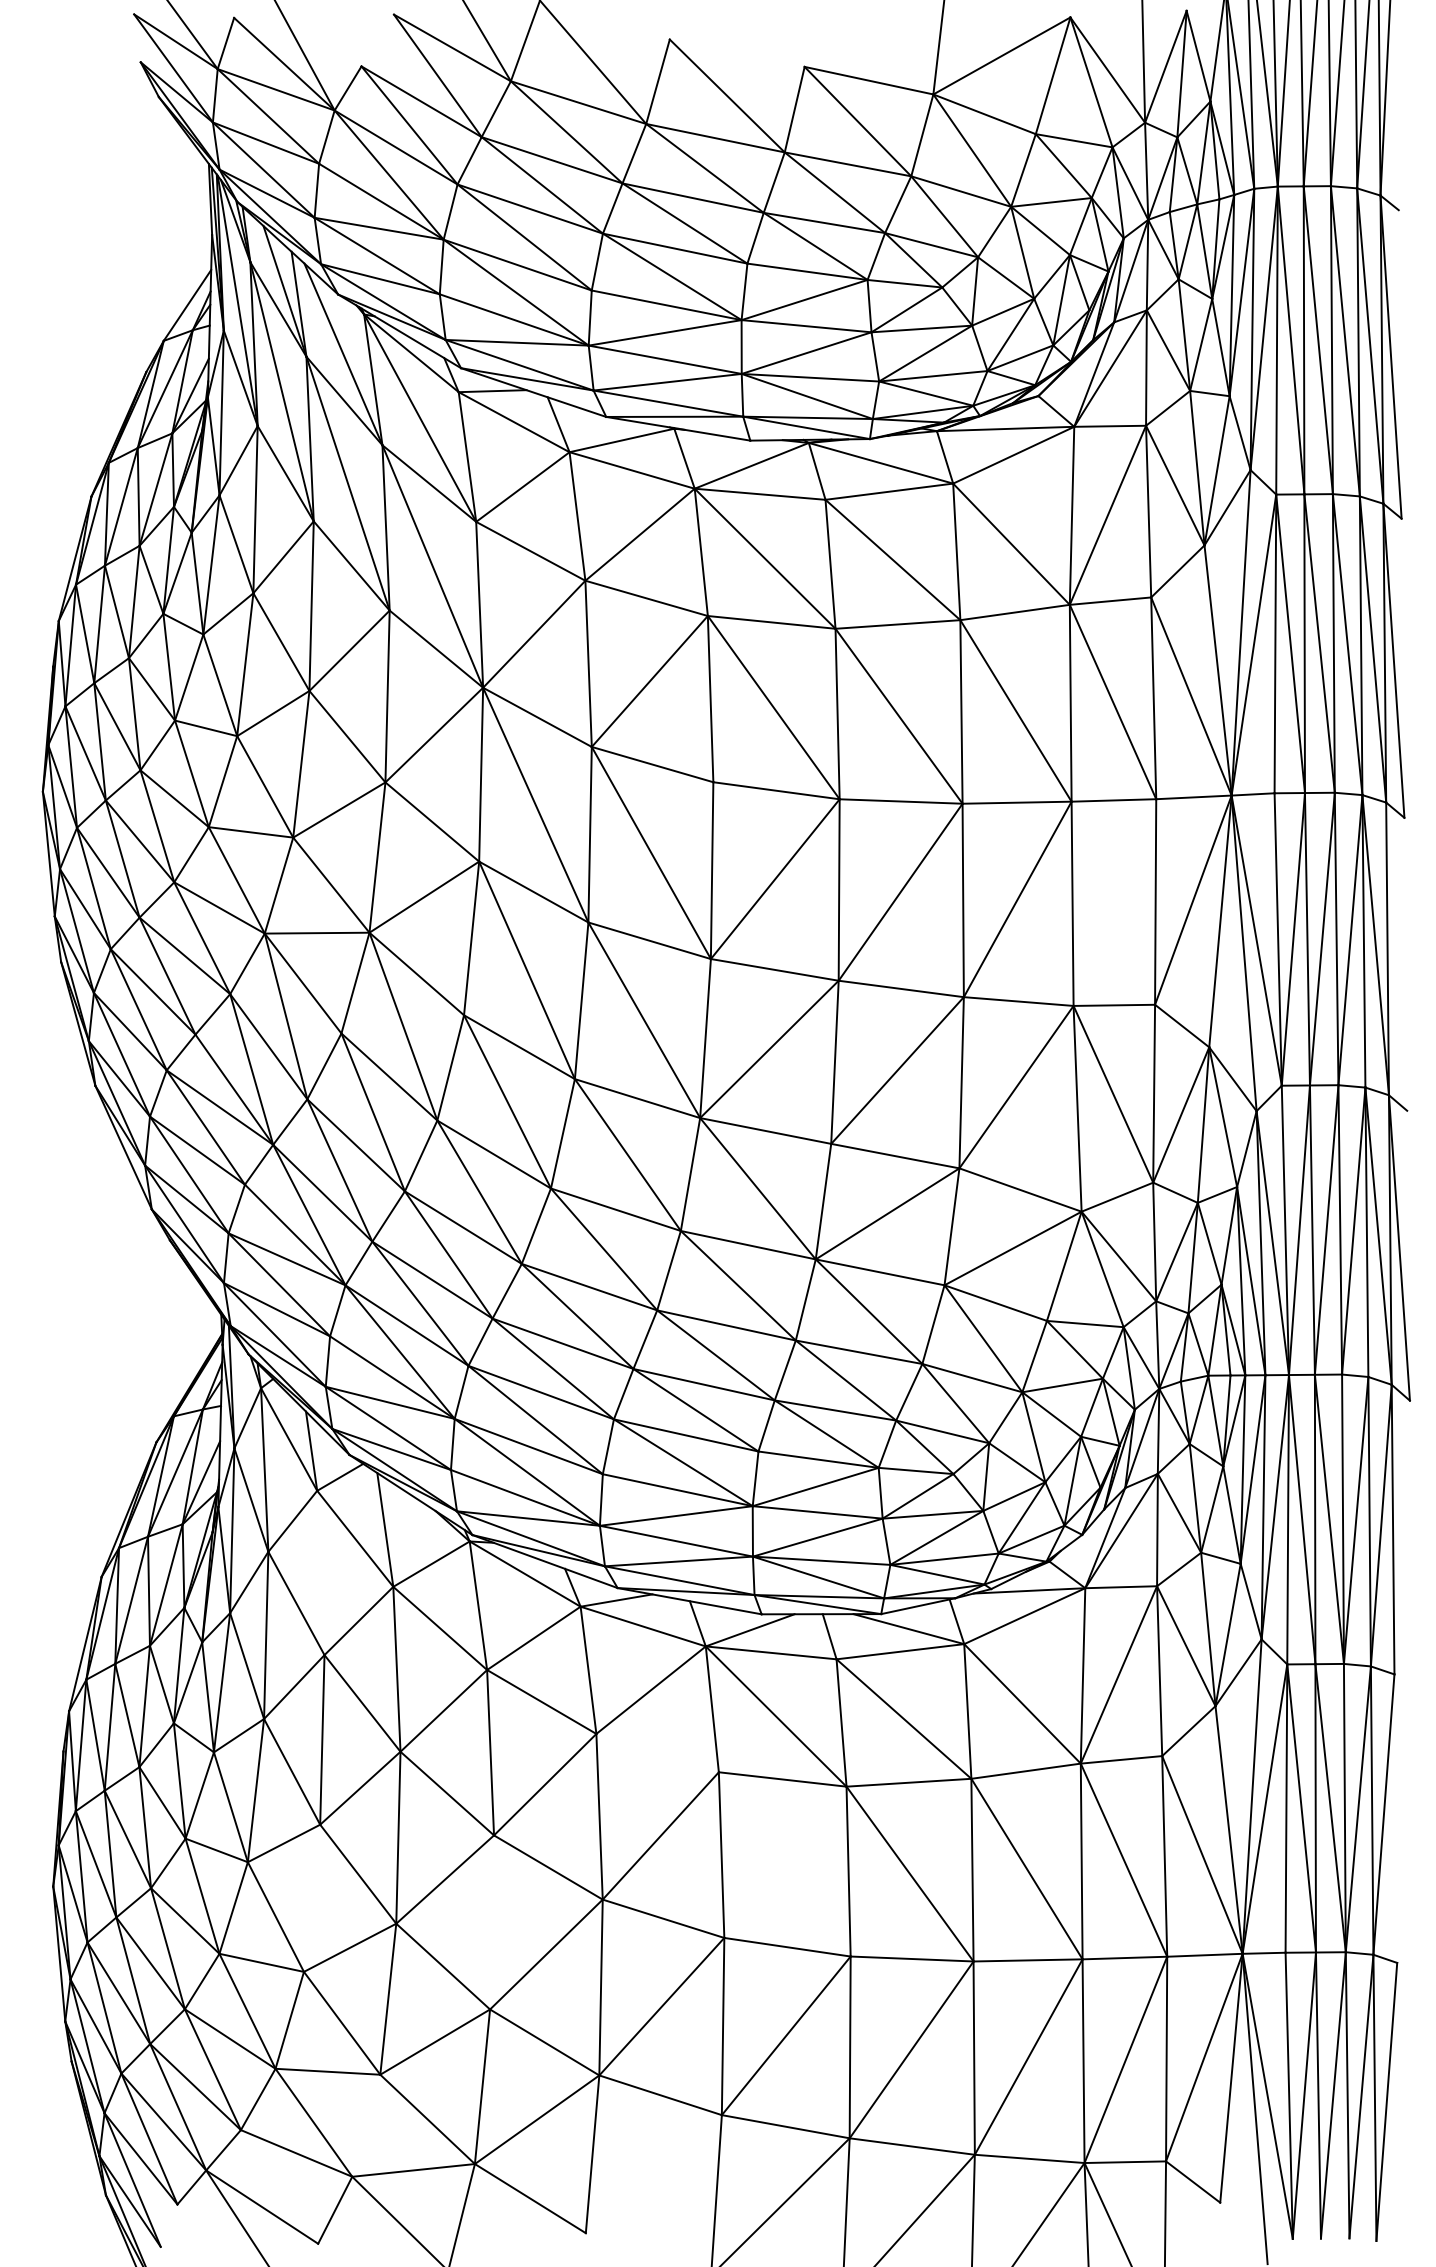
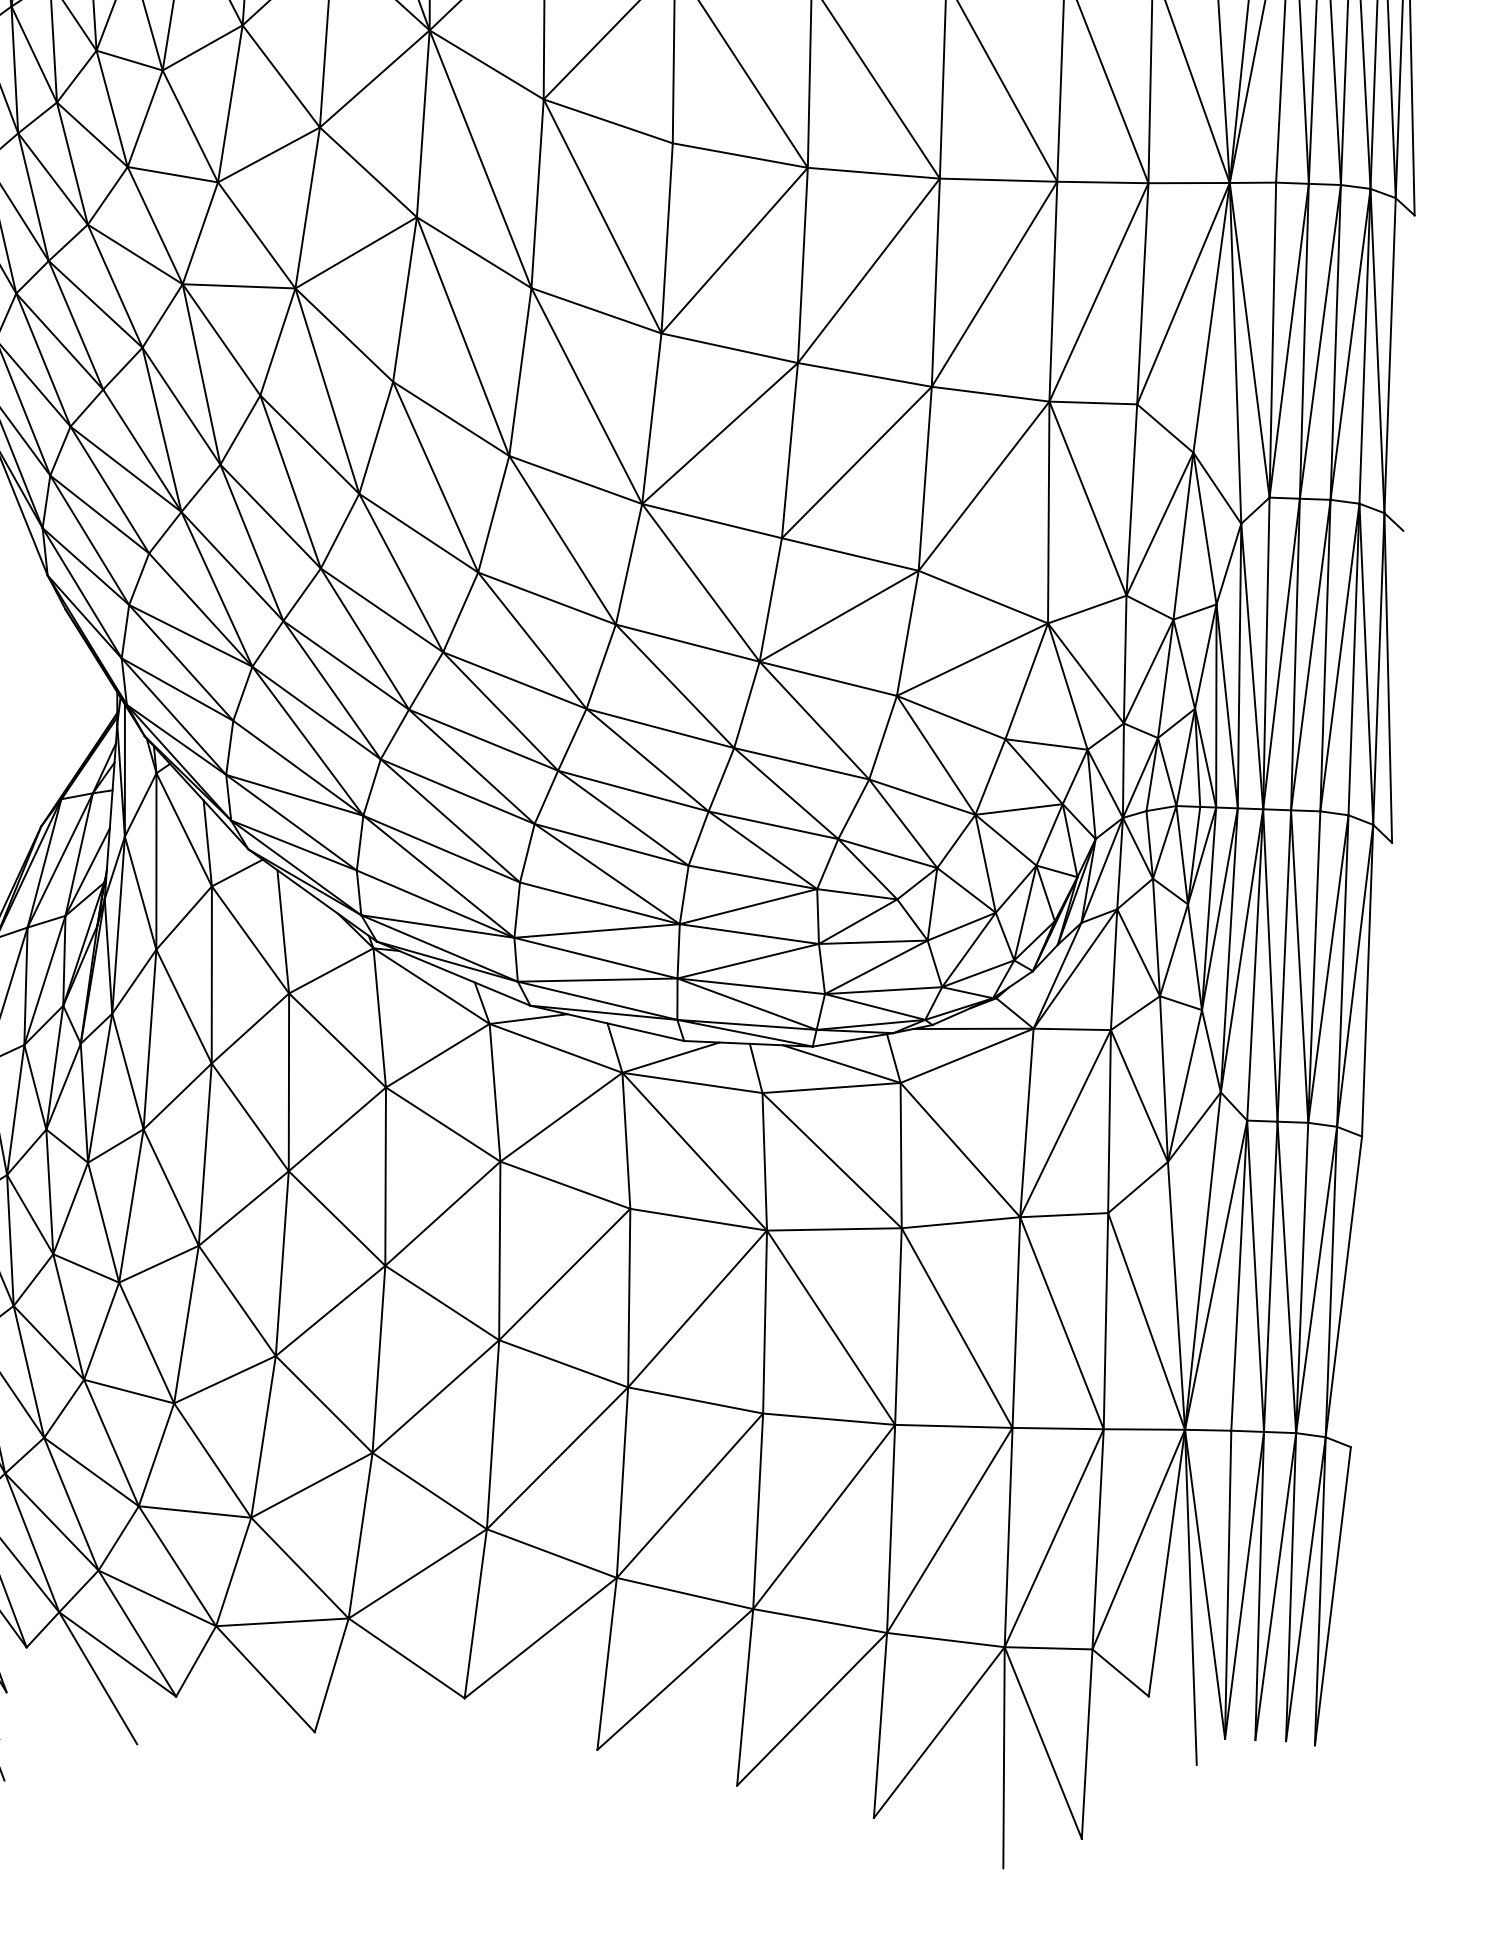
line: (1114, 902) -> (1098, 292), added
line: (320, 1572) -> (211, 974), added
line: (657, 1752) -> (565, 1184), added
line: (785, 1861) -> (697, 1308), added
line: (311, 1897) -> (185, 1323), added
line: (492, 1922) -> (379, 1359), added
line: (366, 2125) -> (233, 1571), added
line: (653, 2174) -> (540, 1638), added
line: (279, 2186) -> (137, 1633), added

